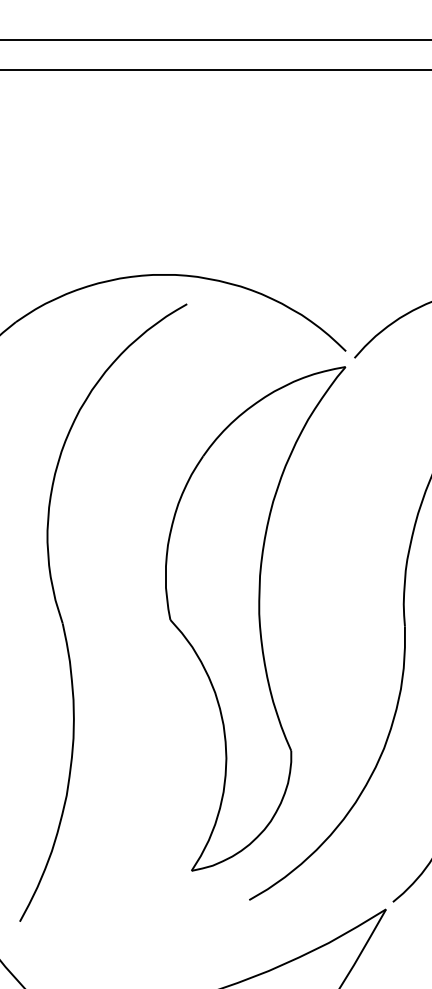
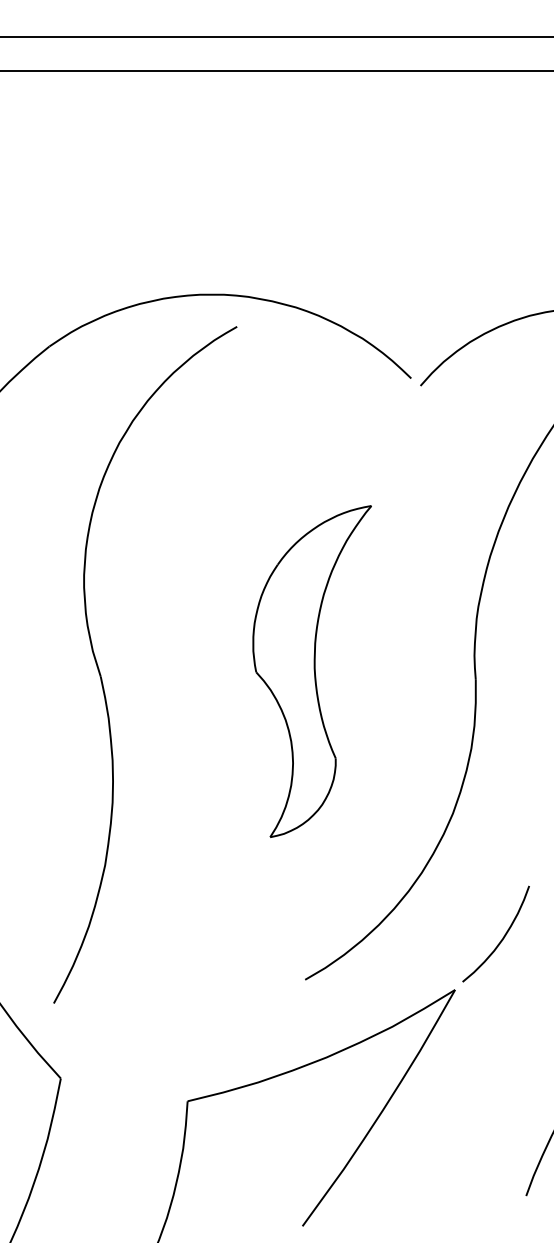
part: (255, 618) -> (312, 671), size x0.6

